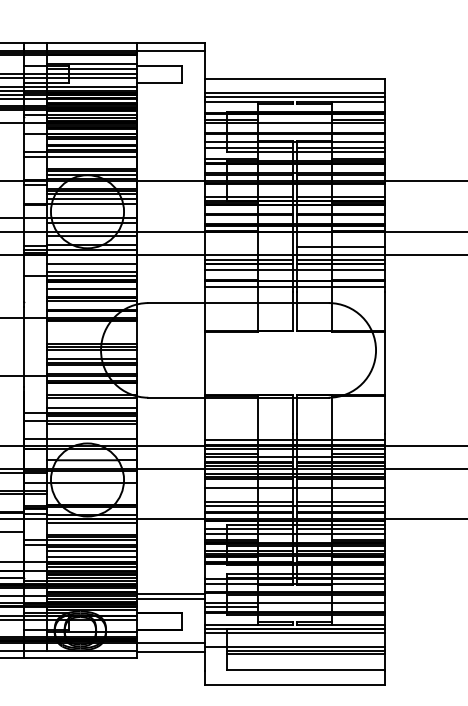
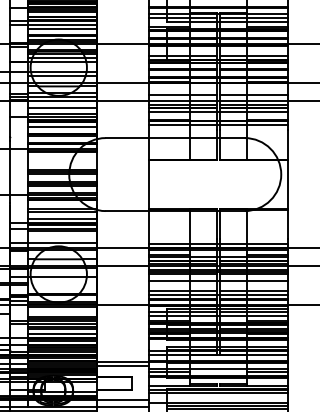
line: (91, 161) -> (61, 28), added
line: (248, 247) -> (182, 95), added
line: (358, 606) -> (267, 372), added

